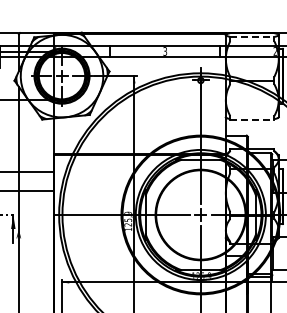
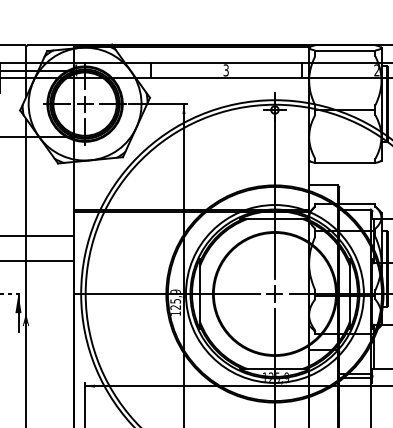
line: (252, 37) -> (345, 51), dashed -> solid
line: (252, 119) -> (345, 163), dashed -> solid

